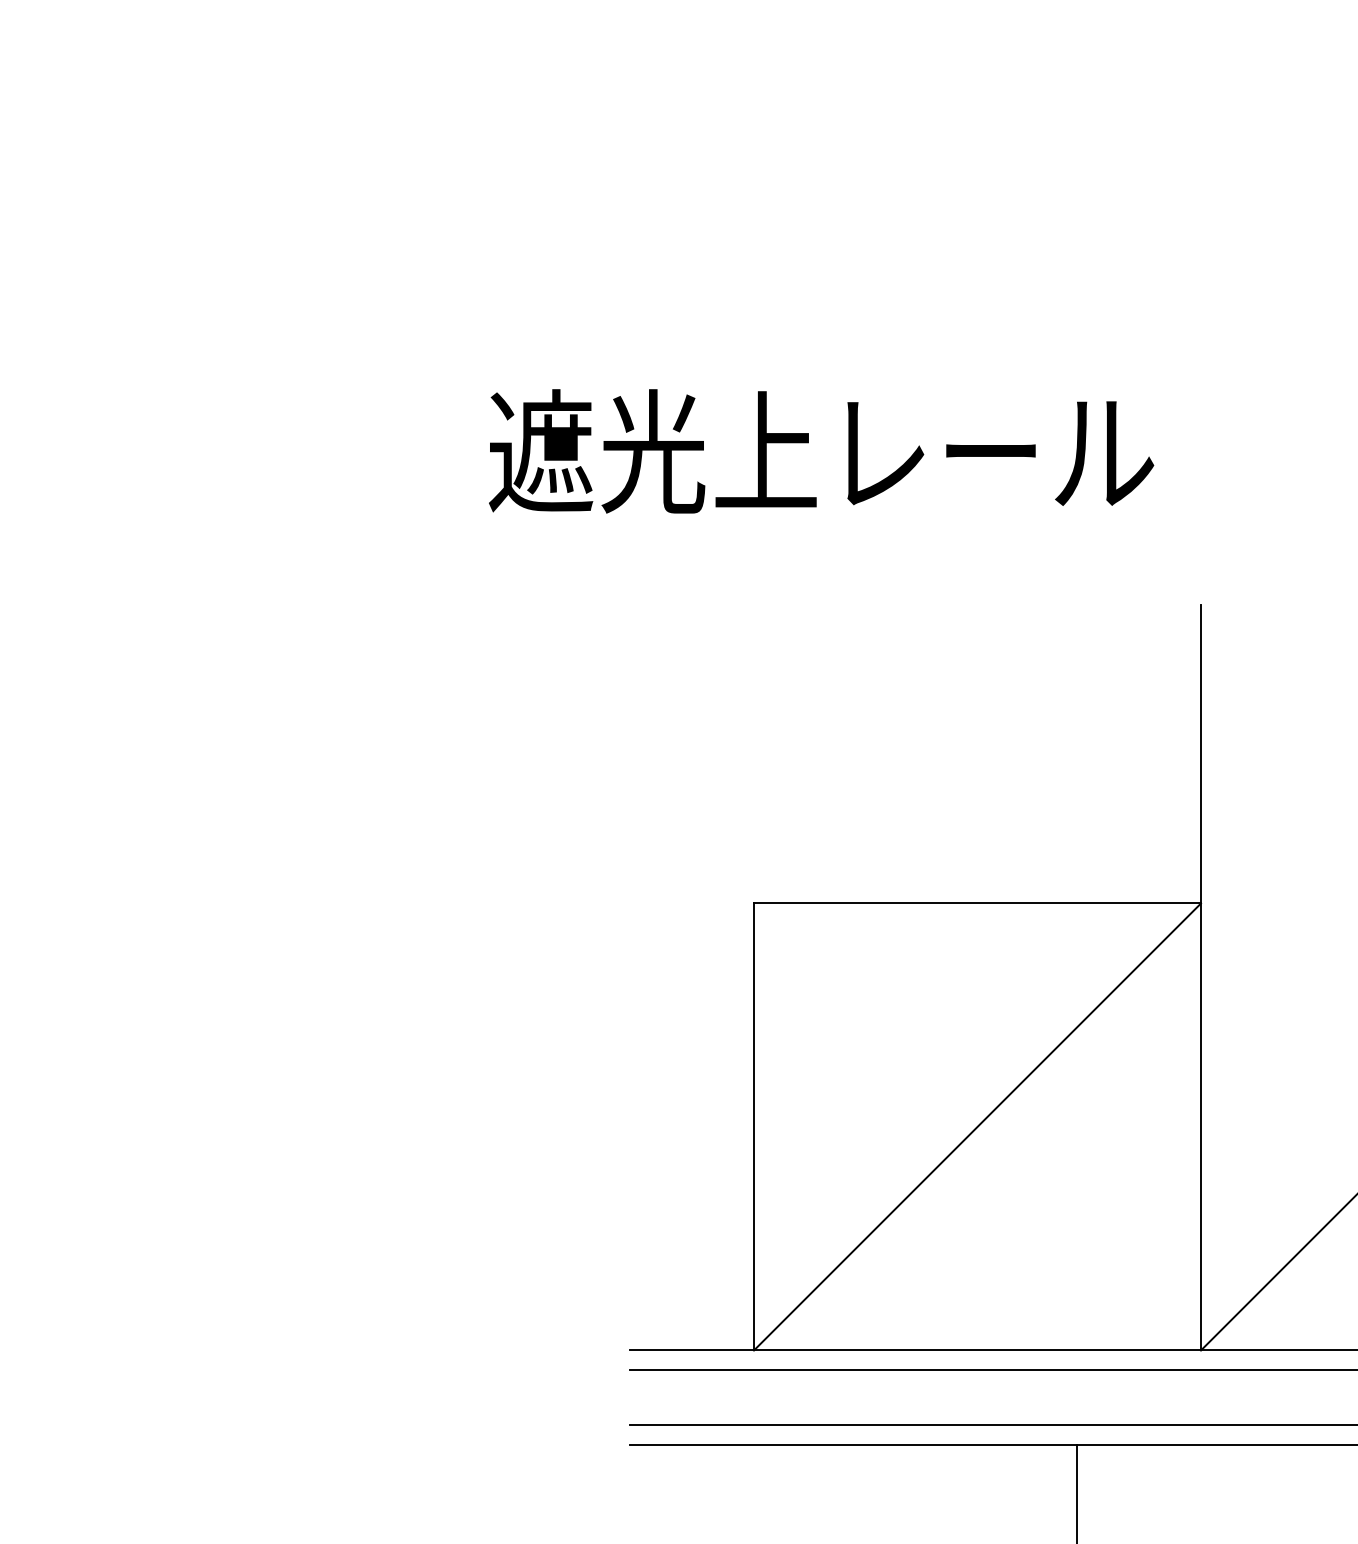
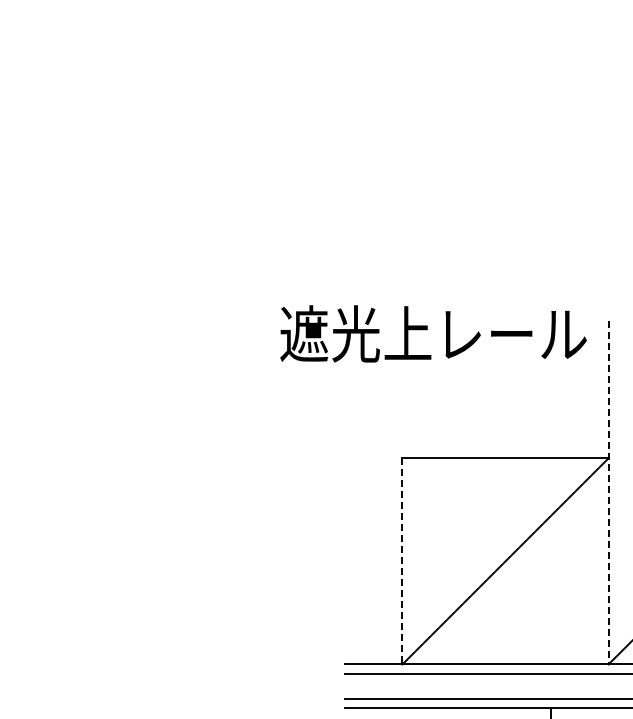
text: (821, 450) -> (433, 333), moved
line: (1200, 977) -> (608, 492), solid -> dashed
line: (754, 1127) -> (402, 561), solid -> dashed

